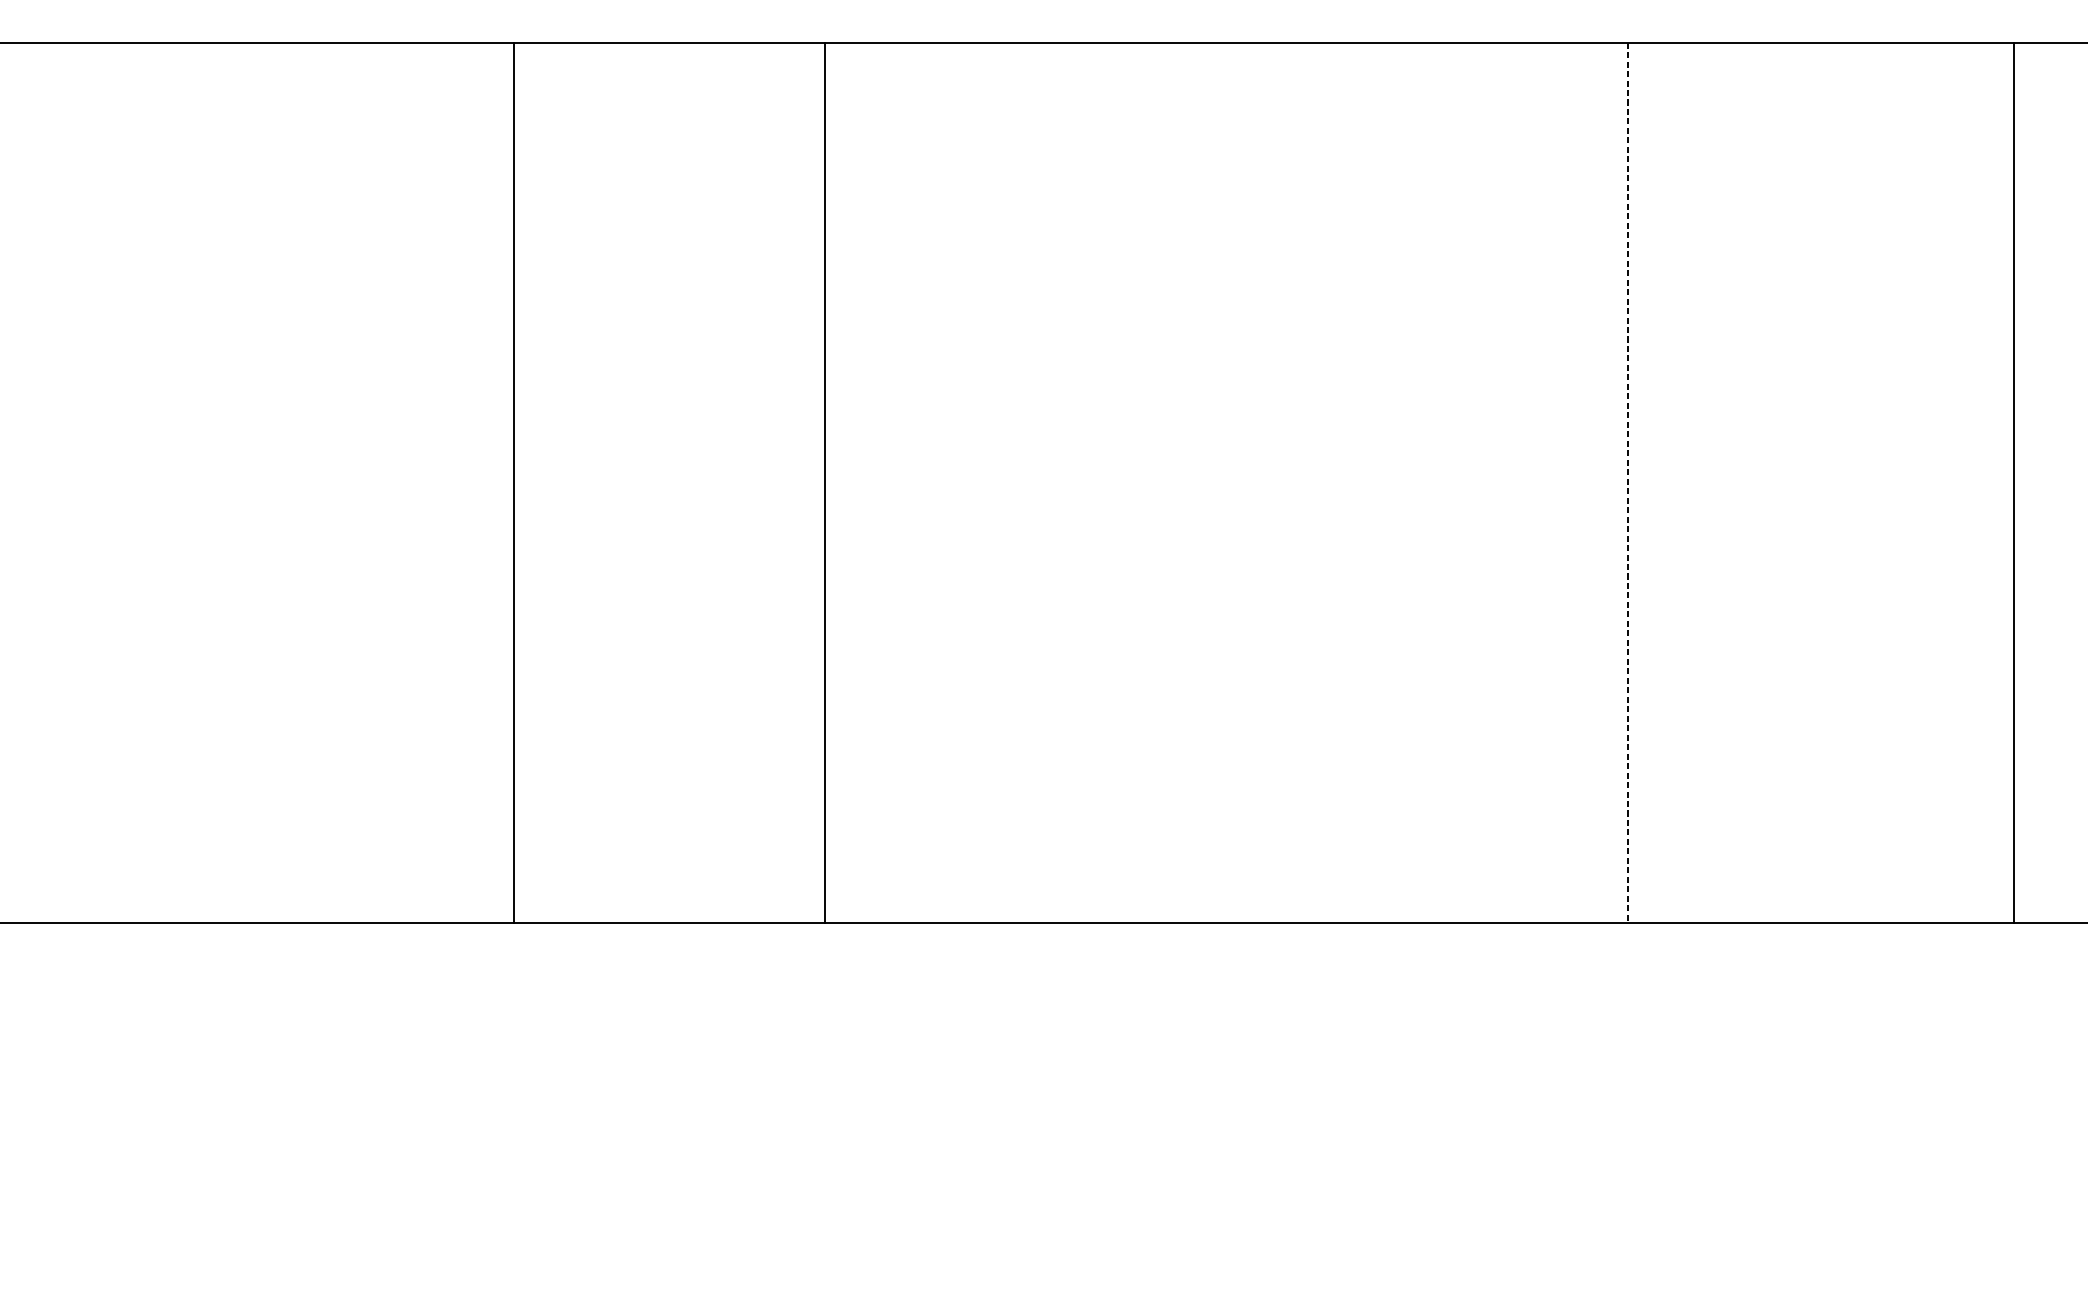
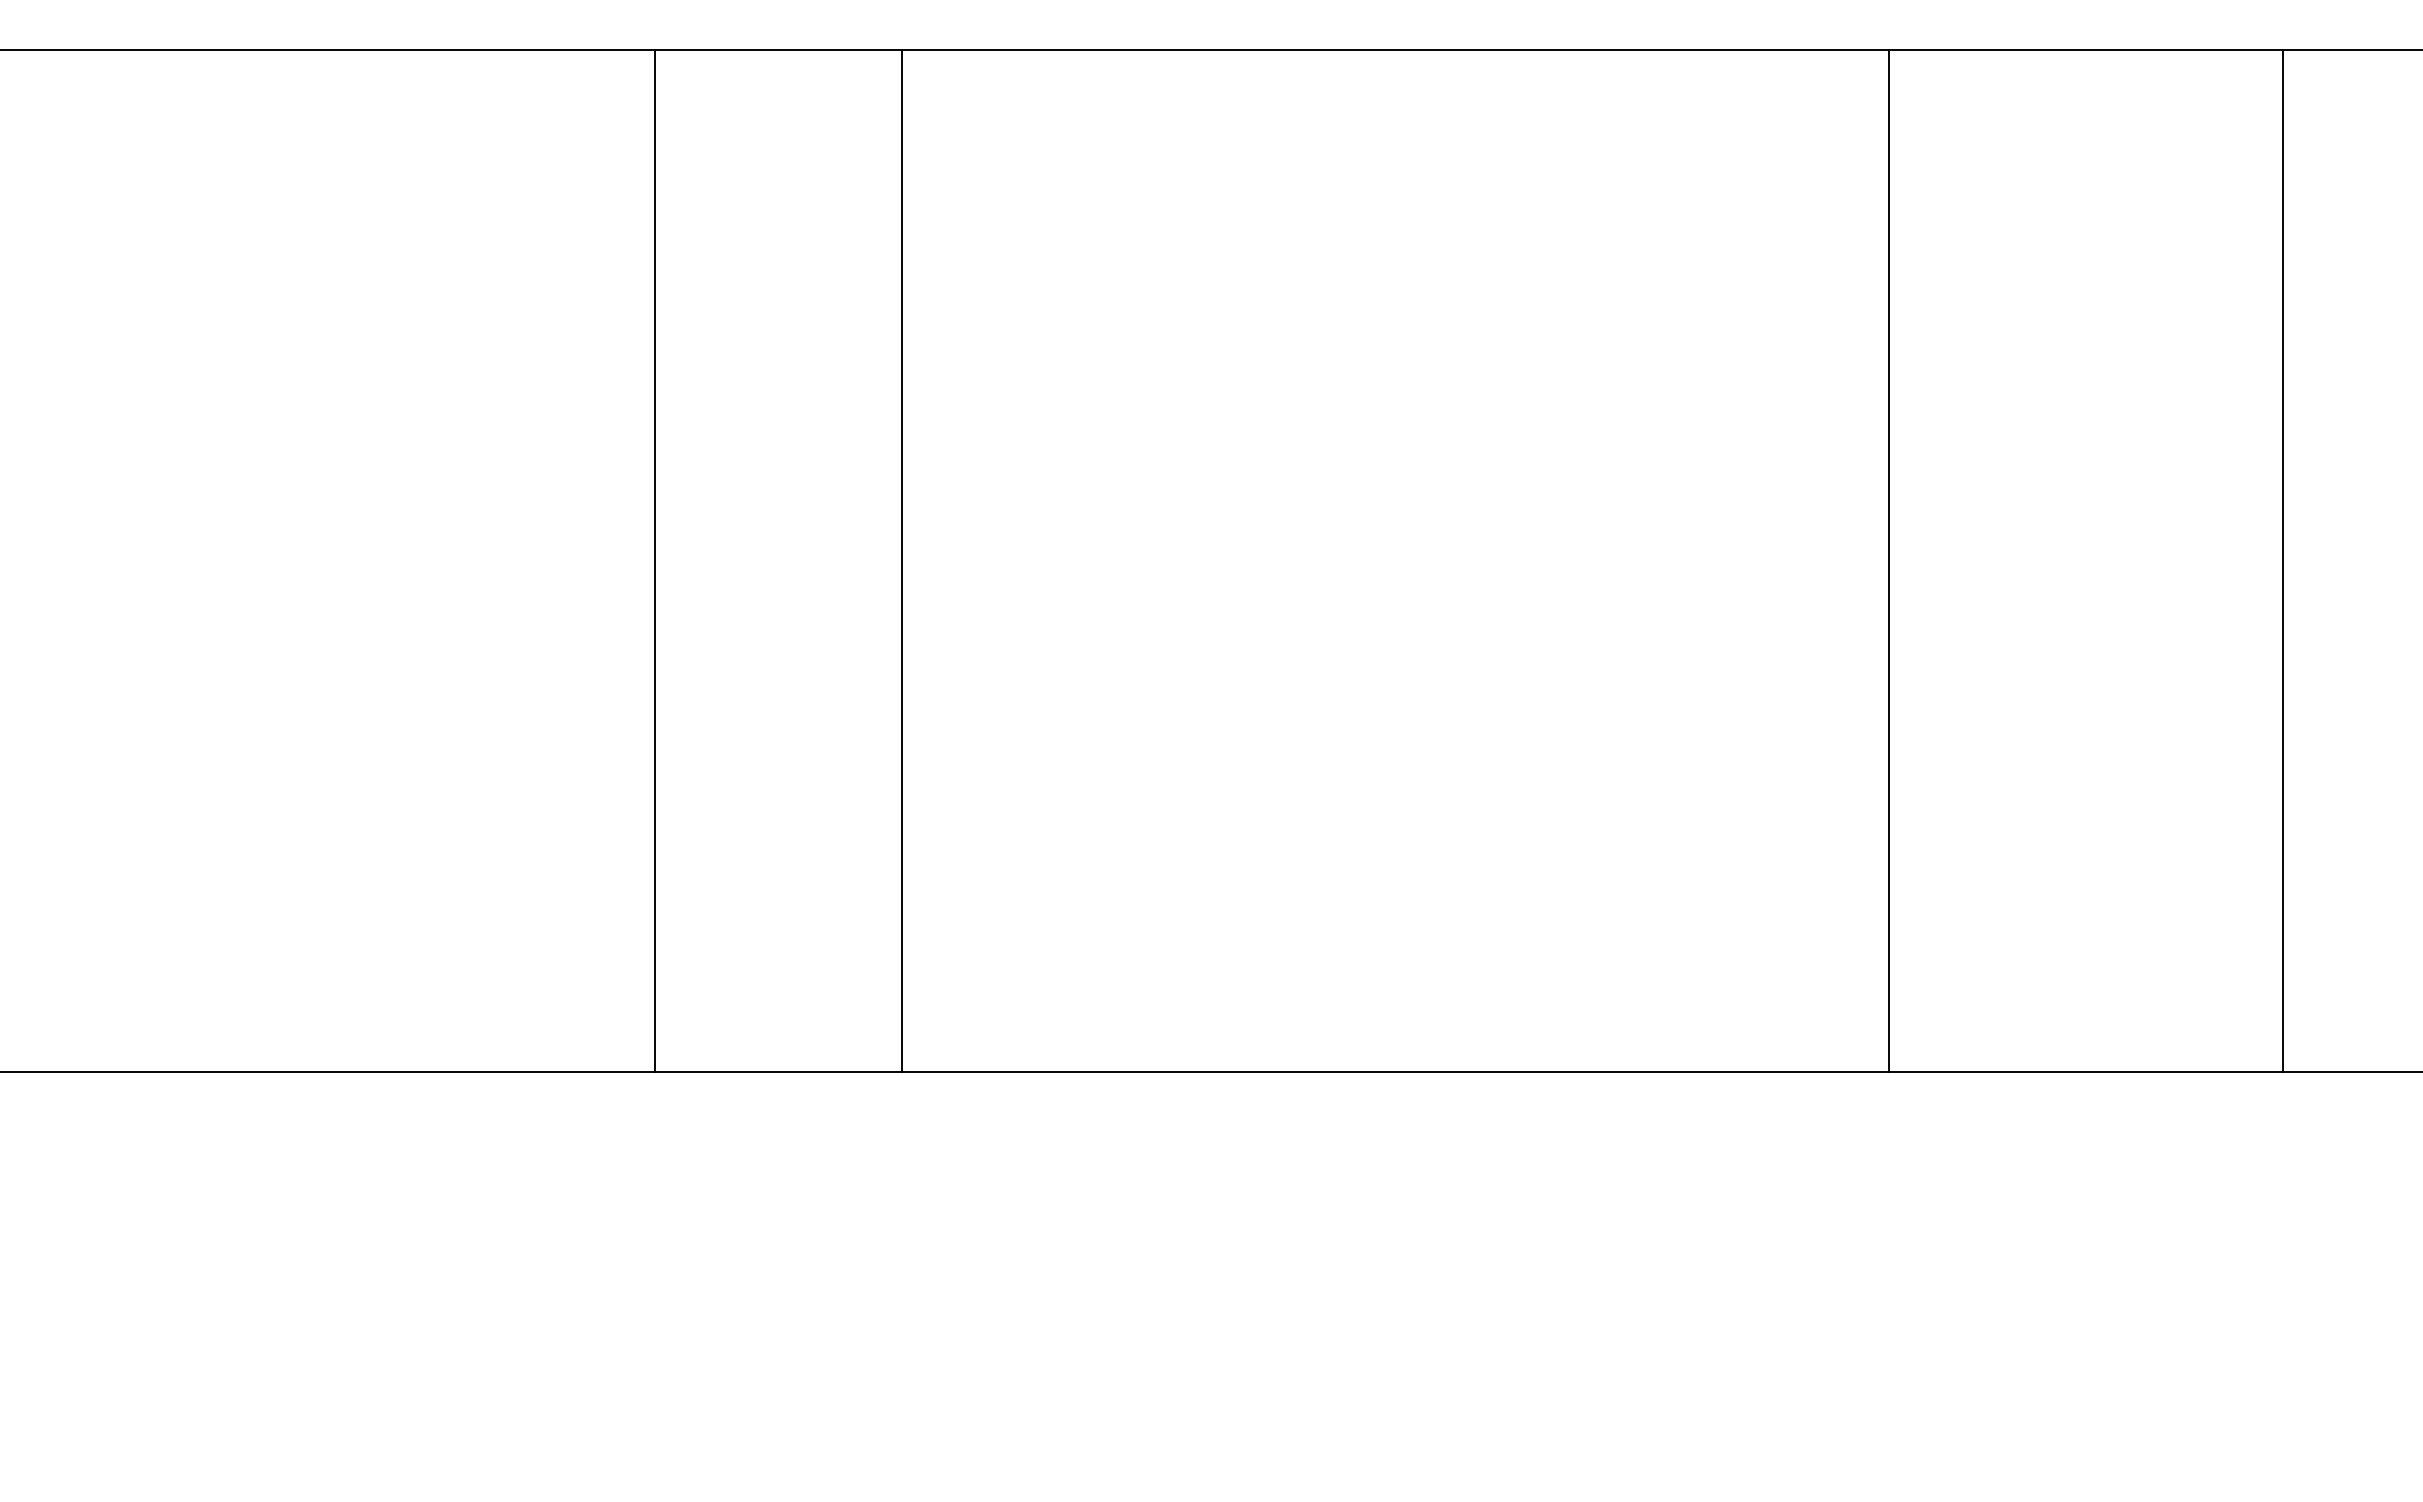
line: (513, 482) -> (655, 560), moved
line: (825, 482) -> (902, 560), moved
line: (2013, 482) -> (2282, 560), moved
line: (1628, 483) -> (1889, 561), dashed -> solid

